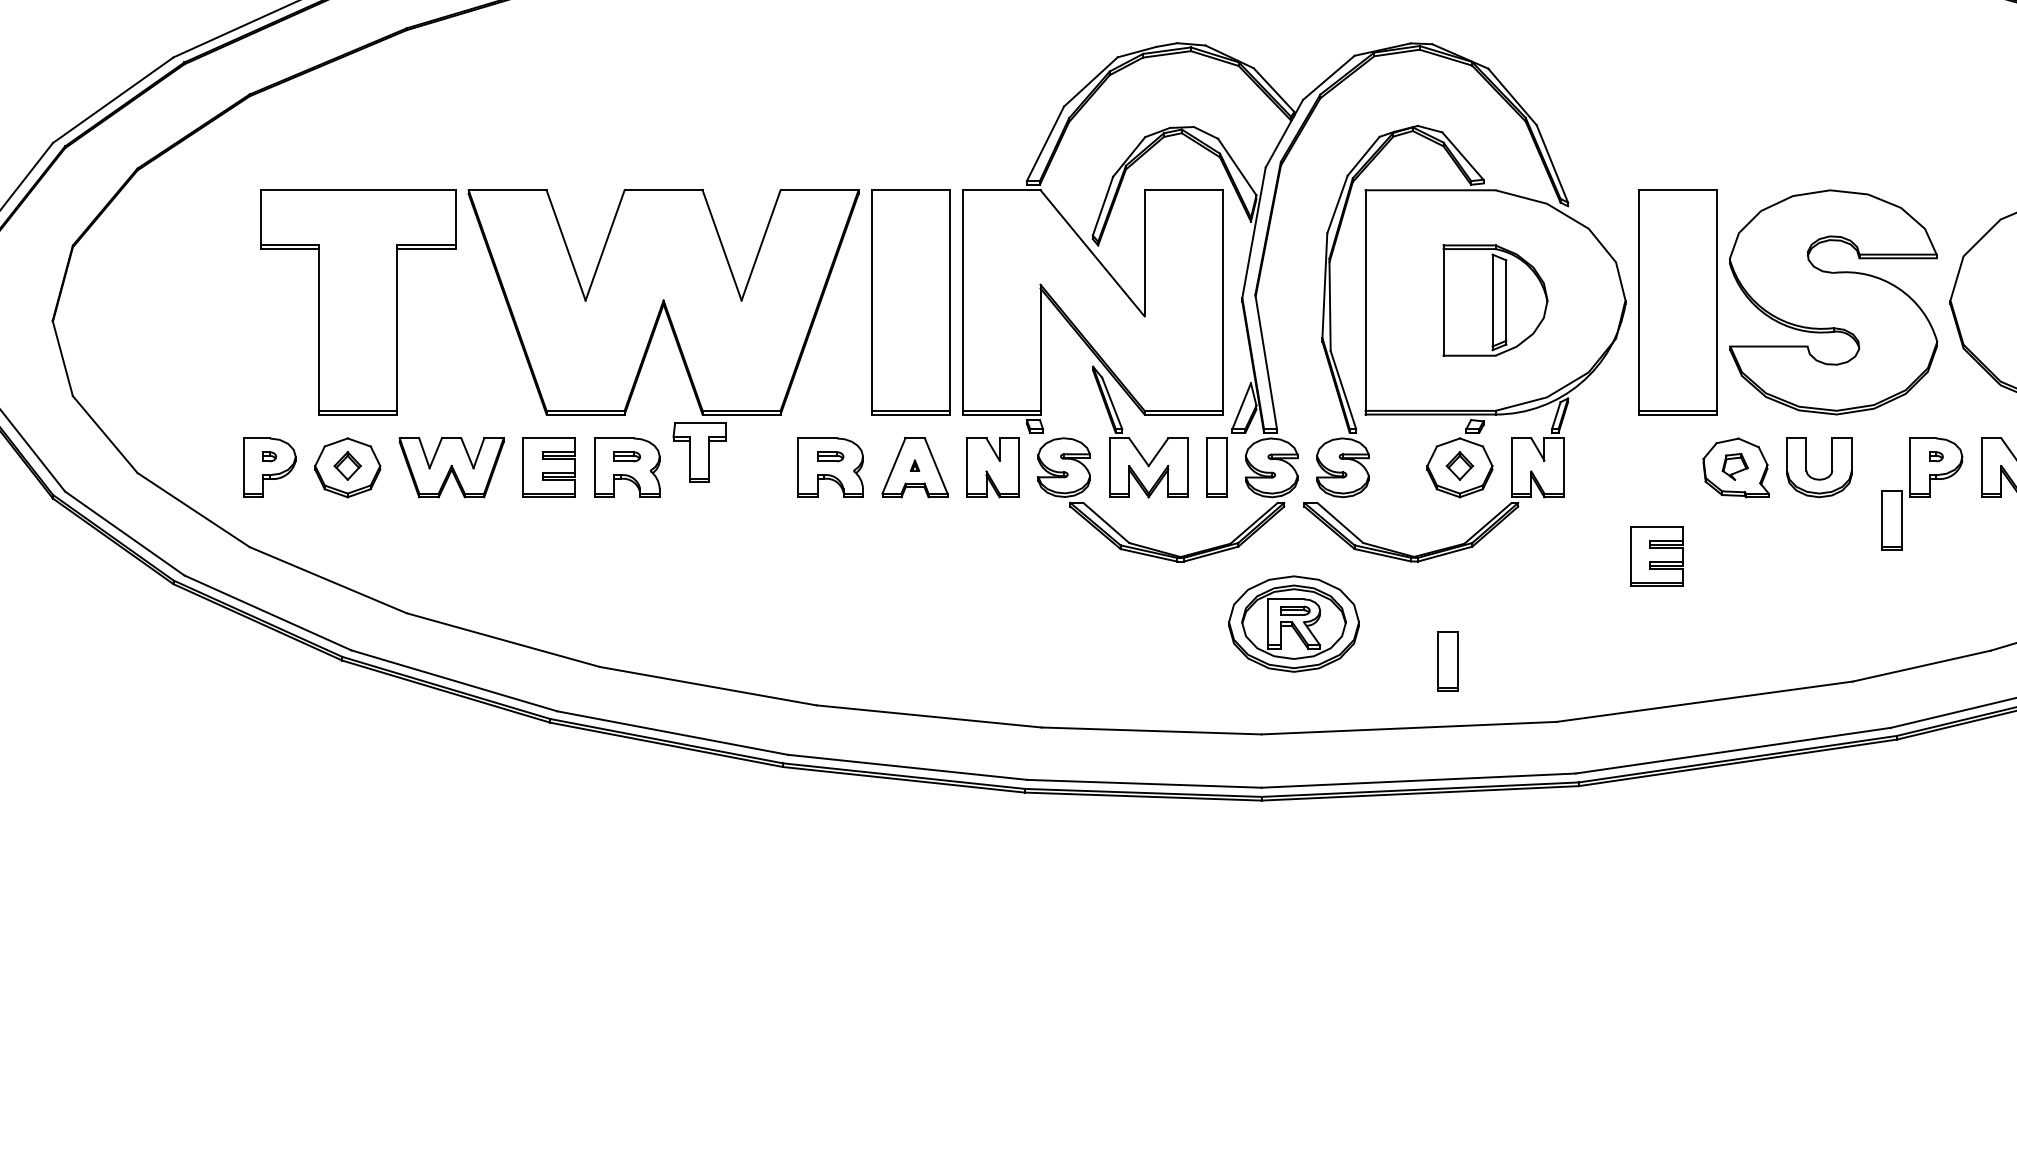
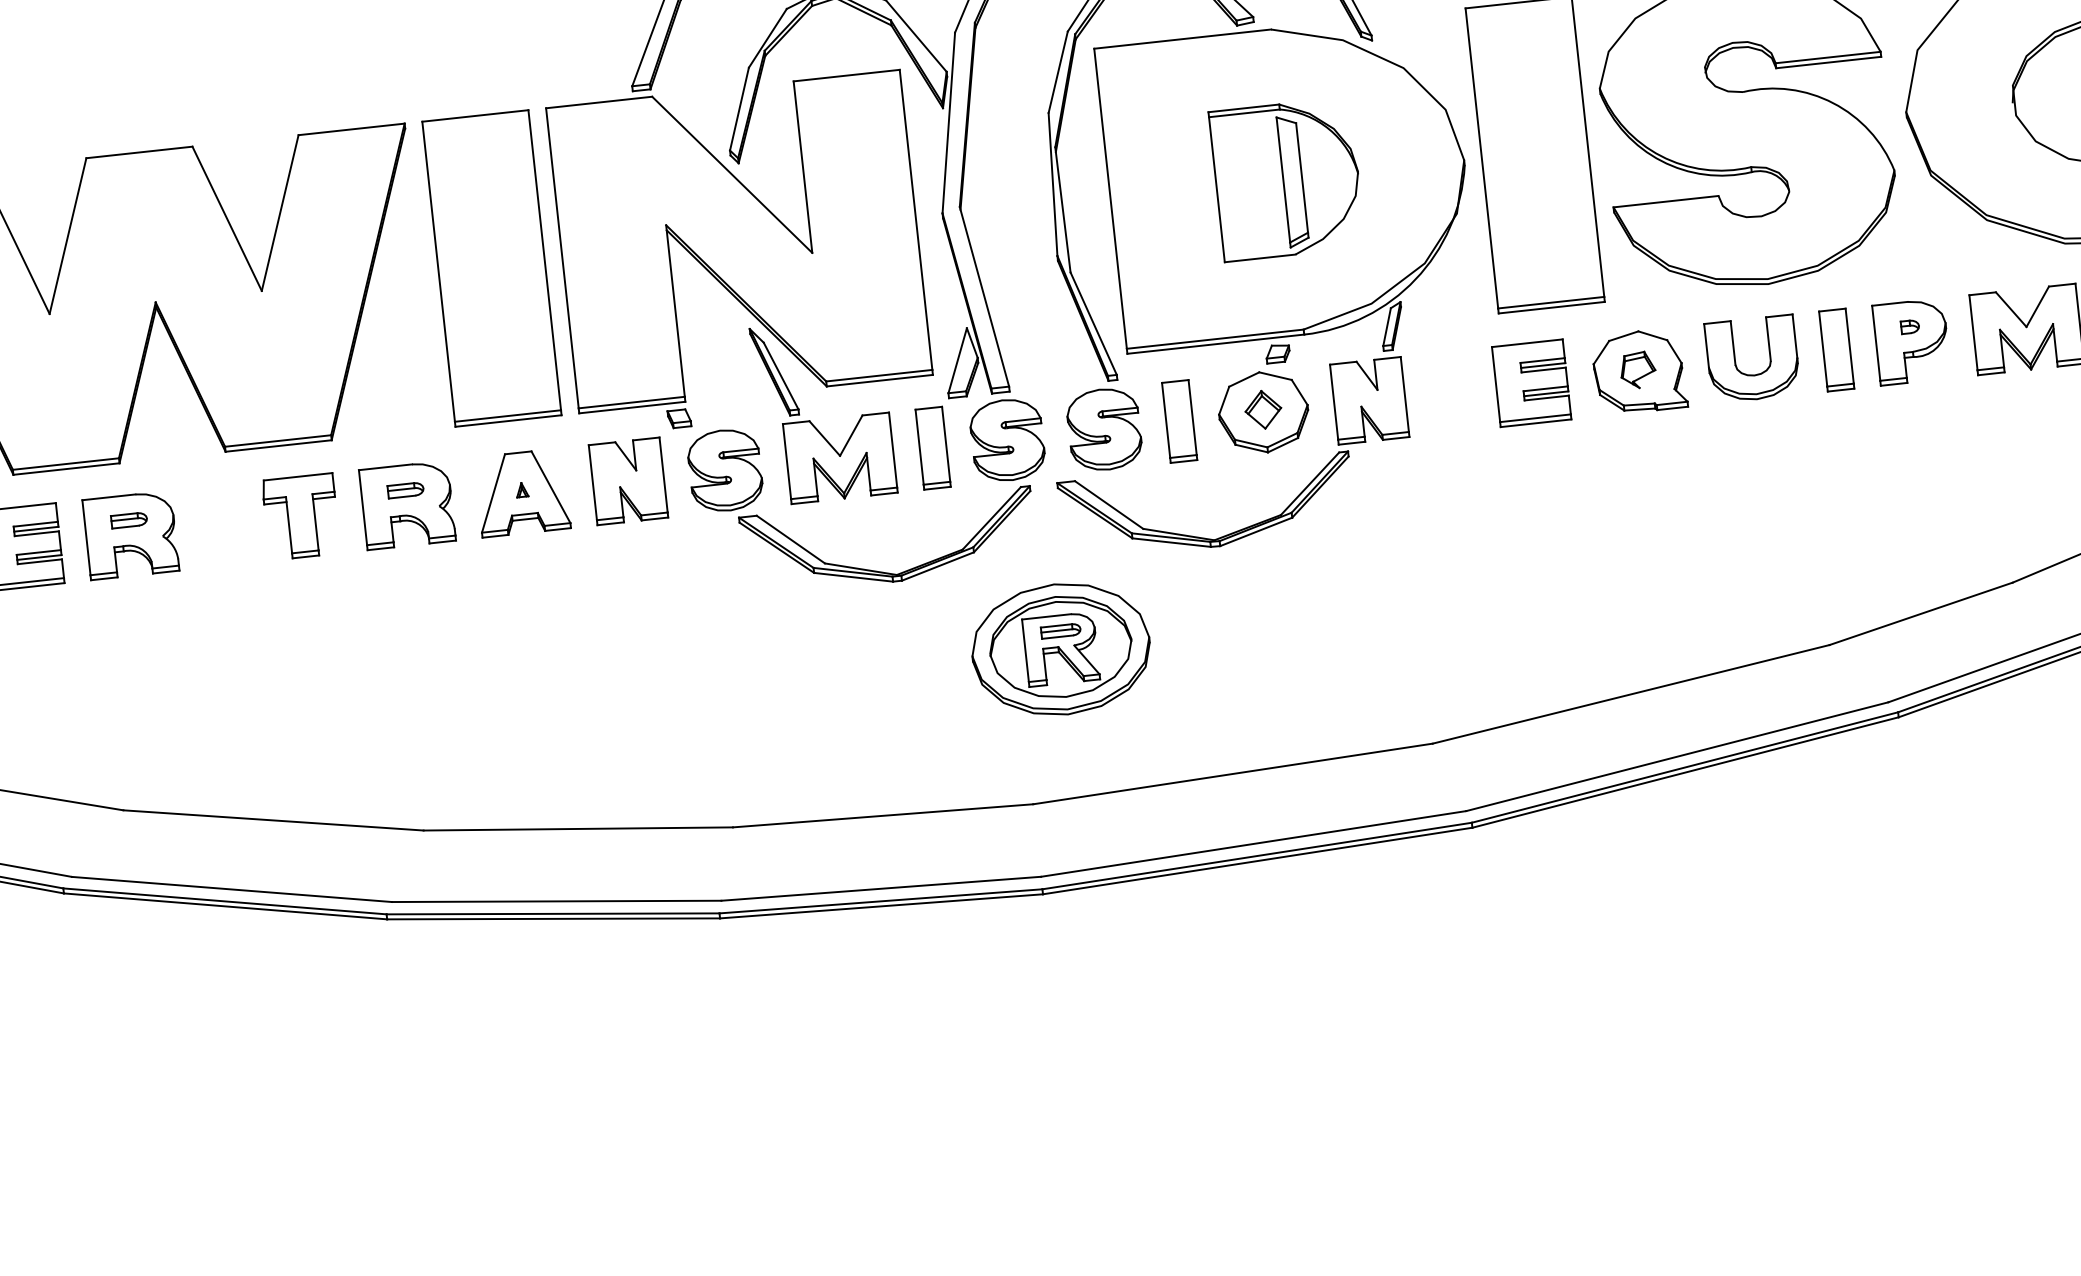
part: (699, 452) -> (301, 516), moved
part: (1891, 520) -> (1835, 349), moved
part: (1656, 556) -> (1531, 382), moved
part: (1447, 661) -> (1178, 421), moved

